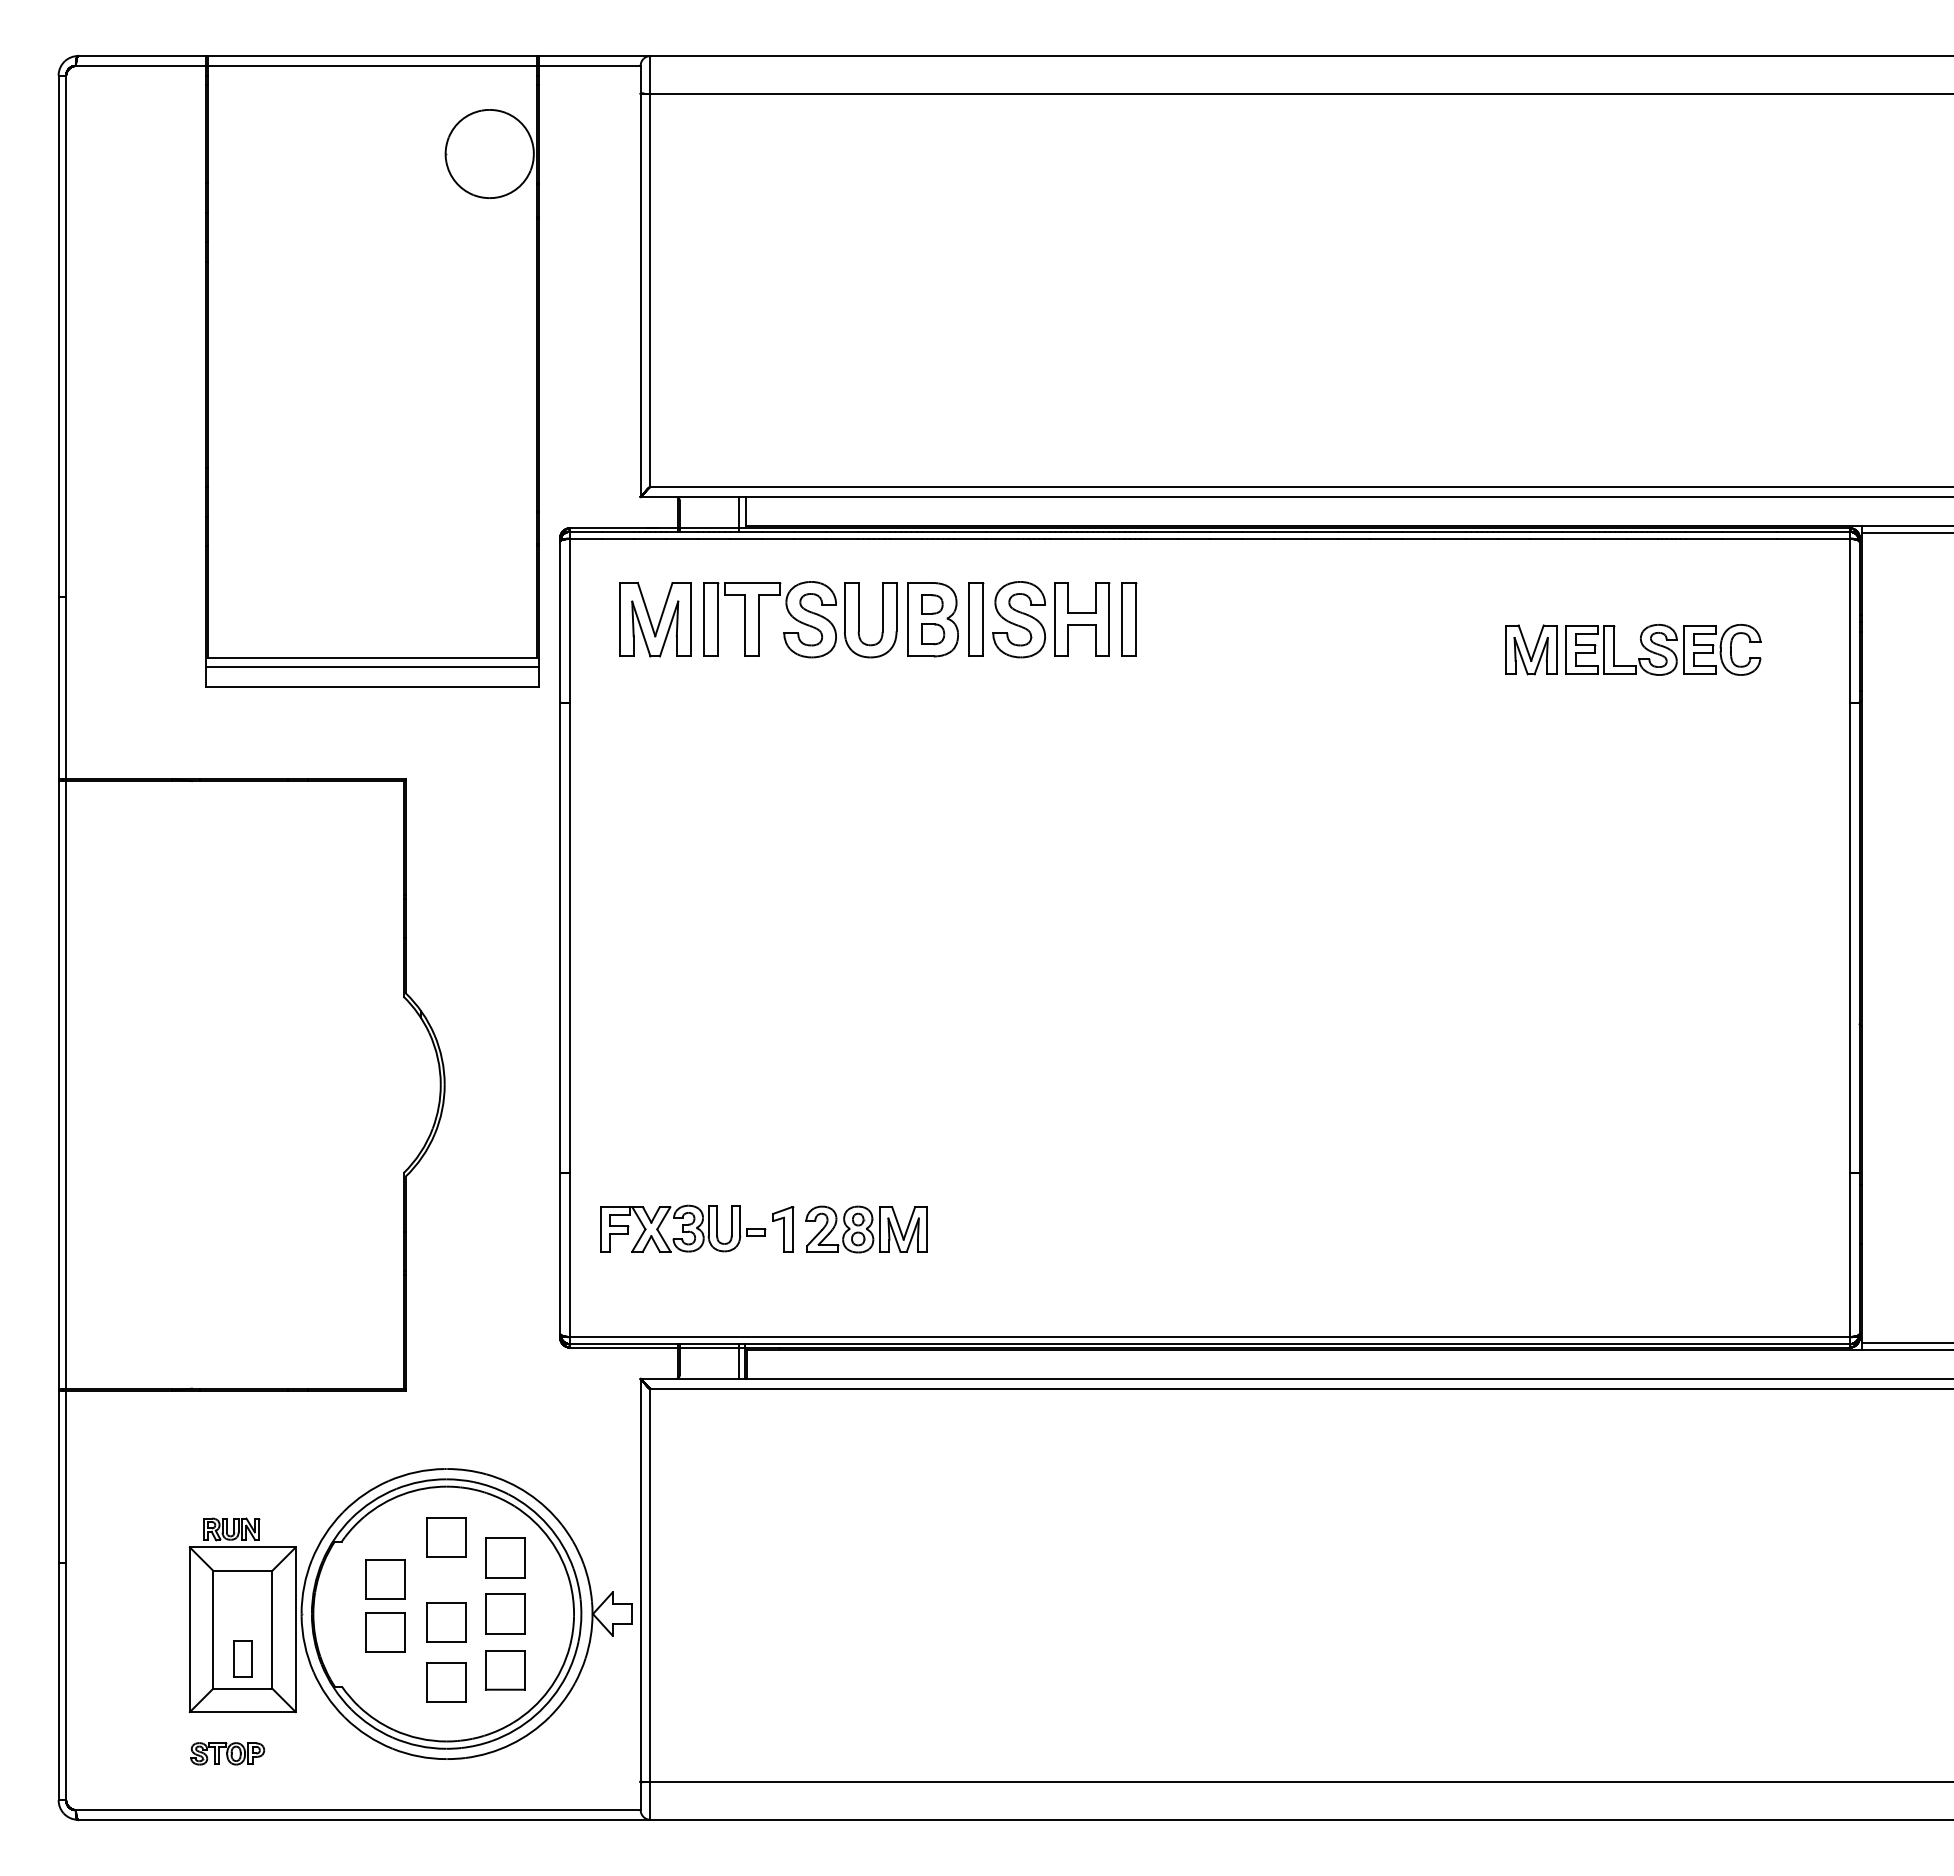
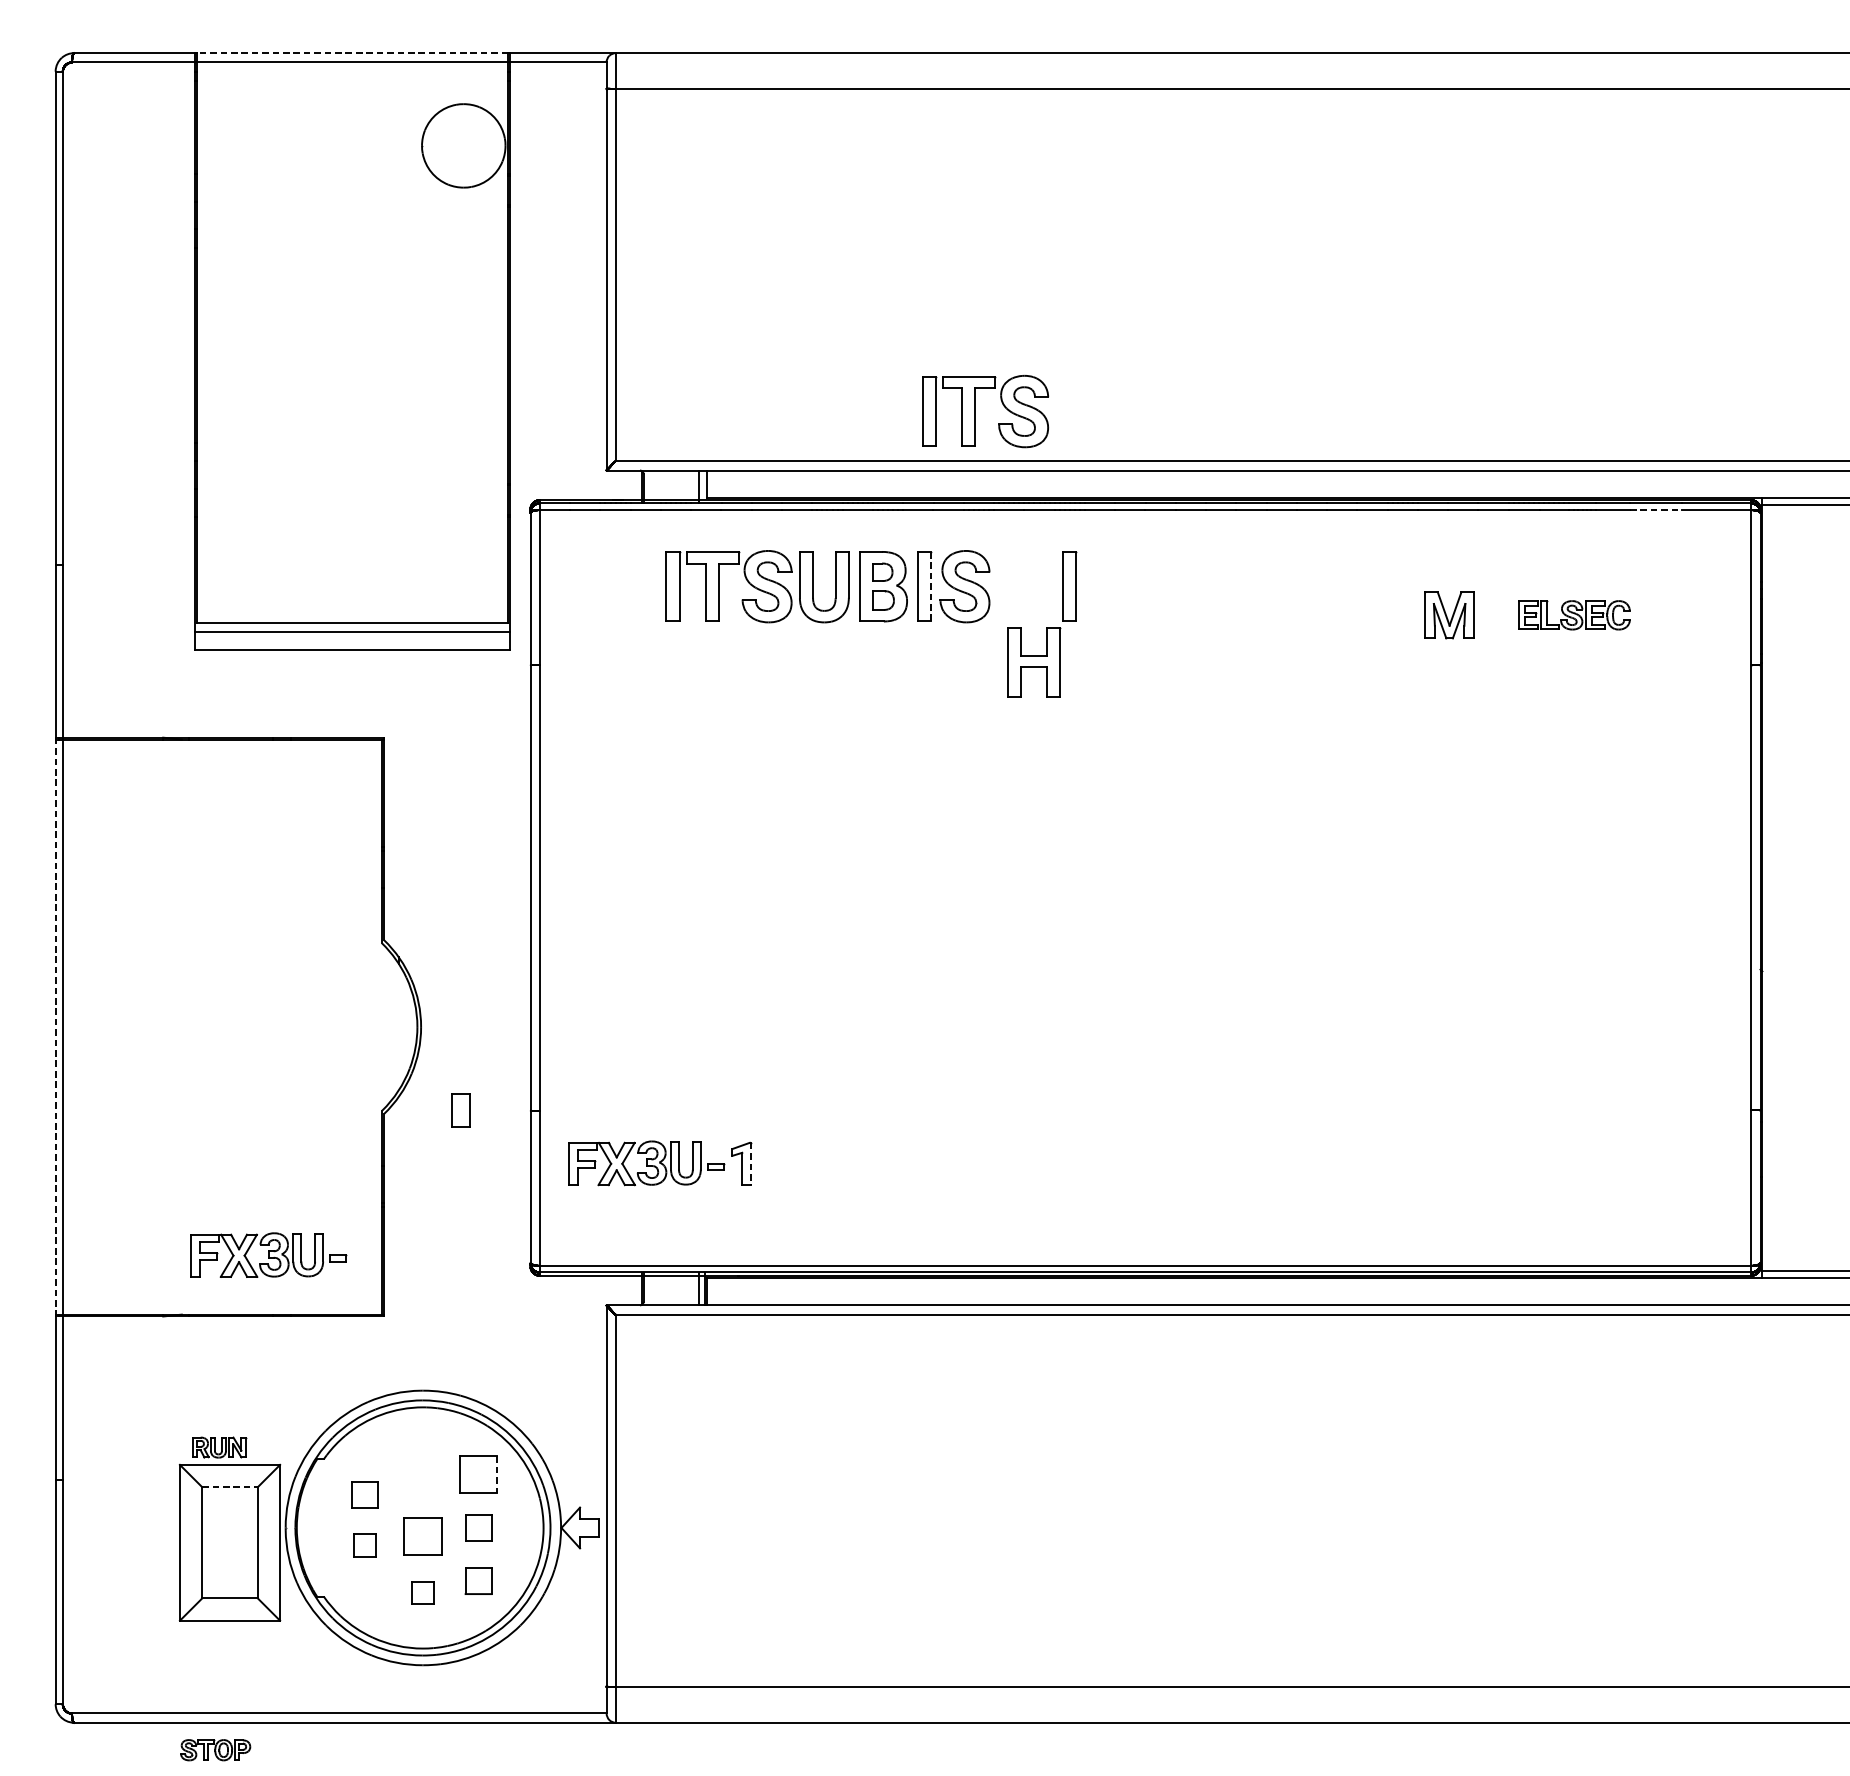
line: (372, 56) -> (352, 53), solid -> dashed
part: (1030, 434) -> (975, 411), added
line: (1749, 538) -> (1656, 509), solid -> dashed
part: (655, 619) -> (620, 586), removed
line: (983, 619) -> (931, 586), solid -> dashed
part: (1082, 619) -> (1034, 662), moved
part: (1663, 649) -> (1574, 614), size x0.6
line: (58, 1084) -> (55, 1026), solid -> dashed
part: (866, 1229) -> (820, 1163), removed
line: (792, 1230) -> (750, 1164), solid -> dashed
part: (284, 1325) -> (269, 1254), added
part: (446, 1537) -> (422, 1455), removed
line: (525, 1558) -> (497, 1475), solid -> dashed
line: (243, 1570) -> (230, 1486), solid -> dashed
part: (385, 1579) -> (365, 1495), size x0.7
part: (505, 1613) -> (478, 1527), size x0.7
part: (385, 1632) -> (365, 1545), size x0.6
part: (242, 1658) -> (460, 1109), moved
part: (505, 1670) -> (478, 1581), size x0.7
part: (446, 1682) -> (422, 1592), size x0.6
part: (227, 1753) -> (215, 1749), moved

